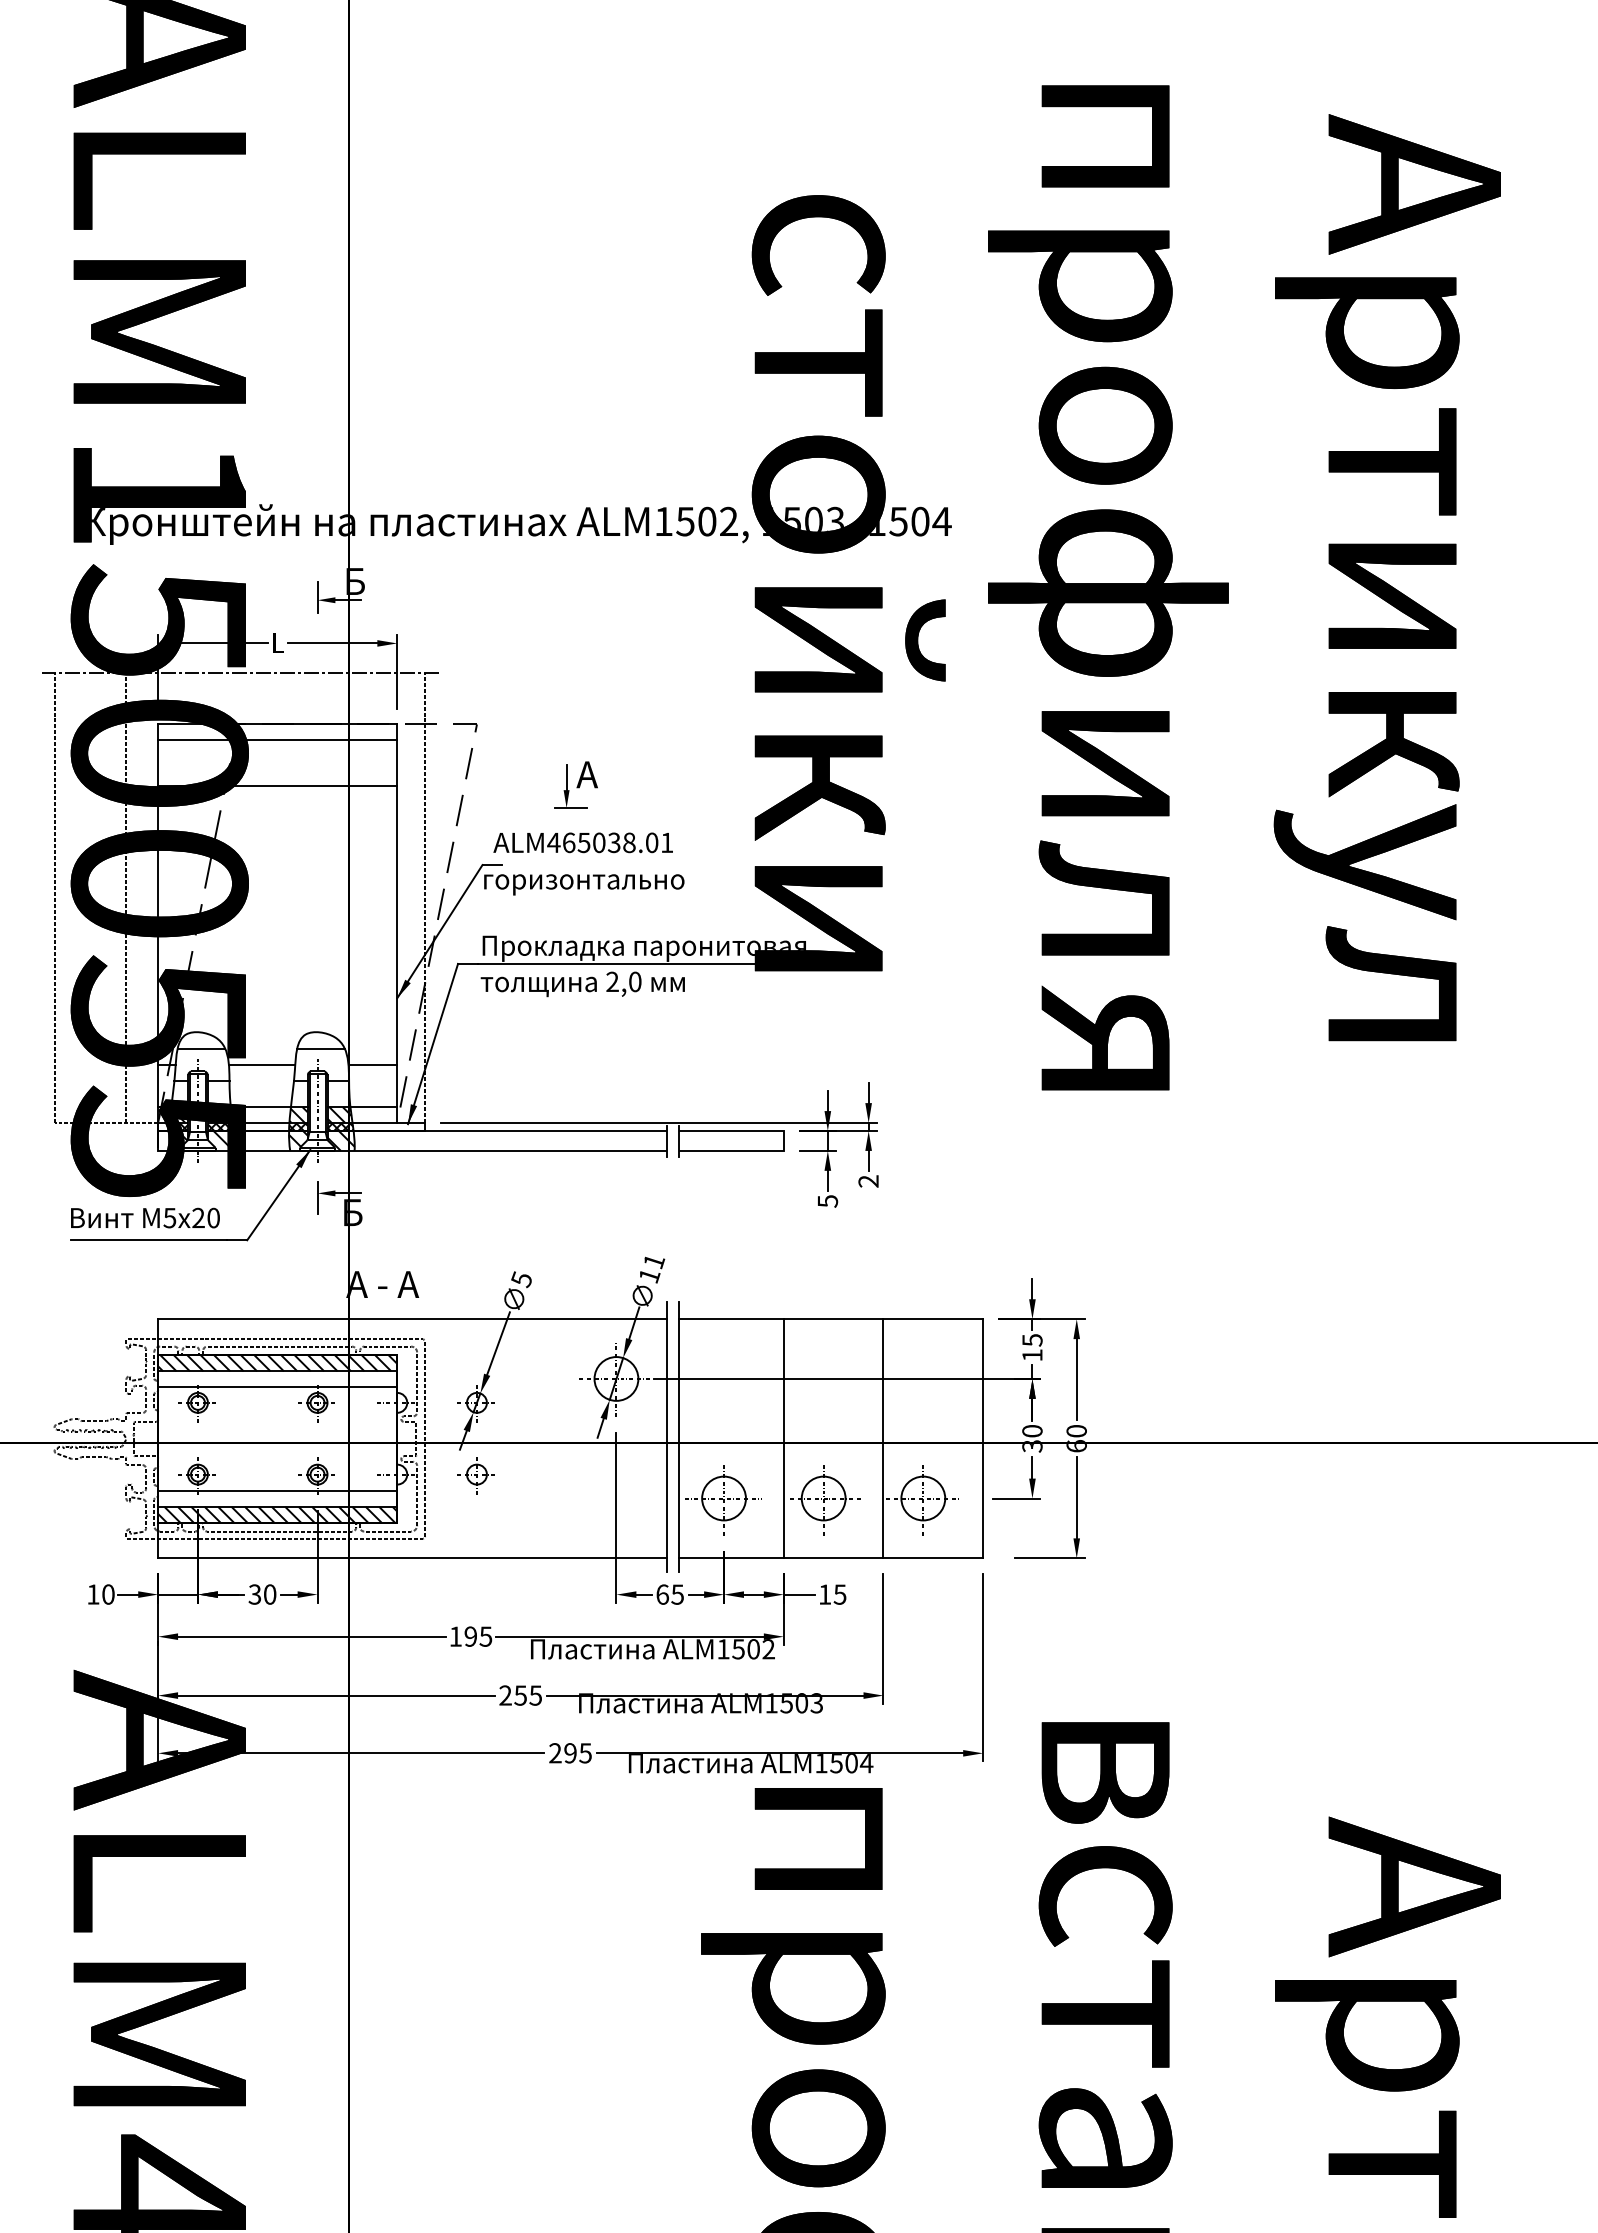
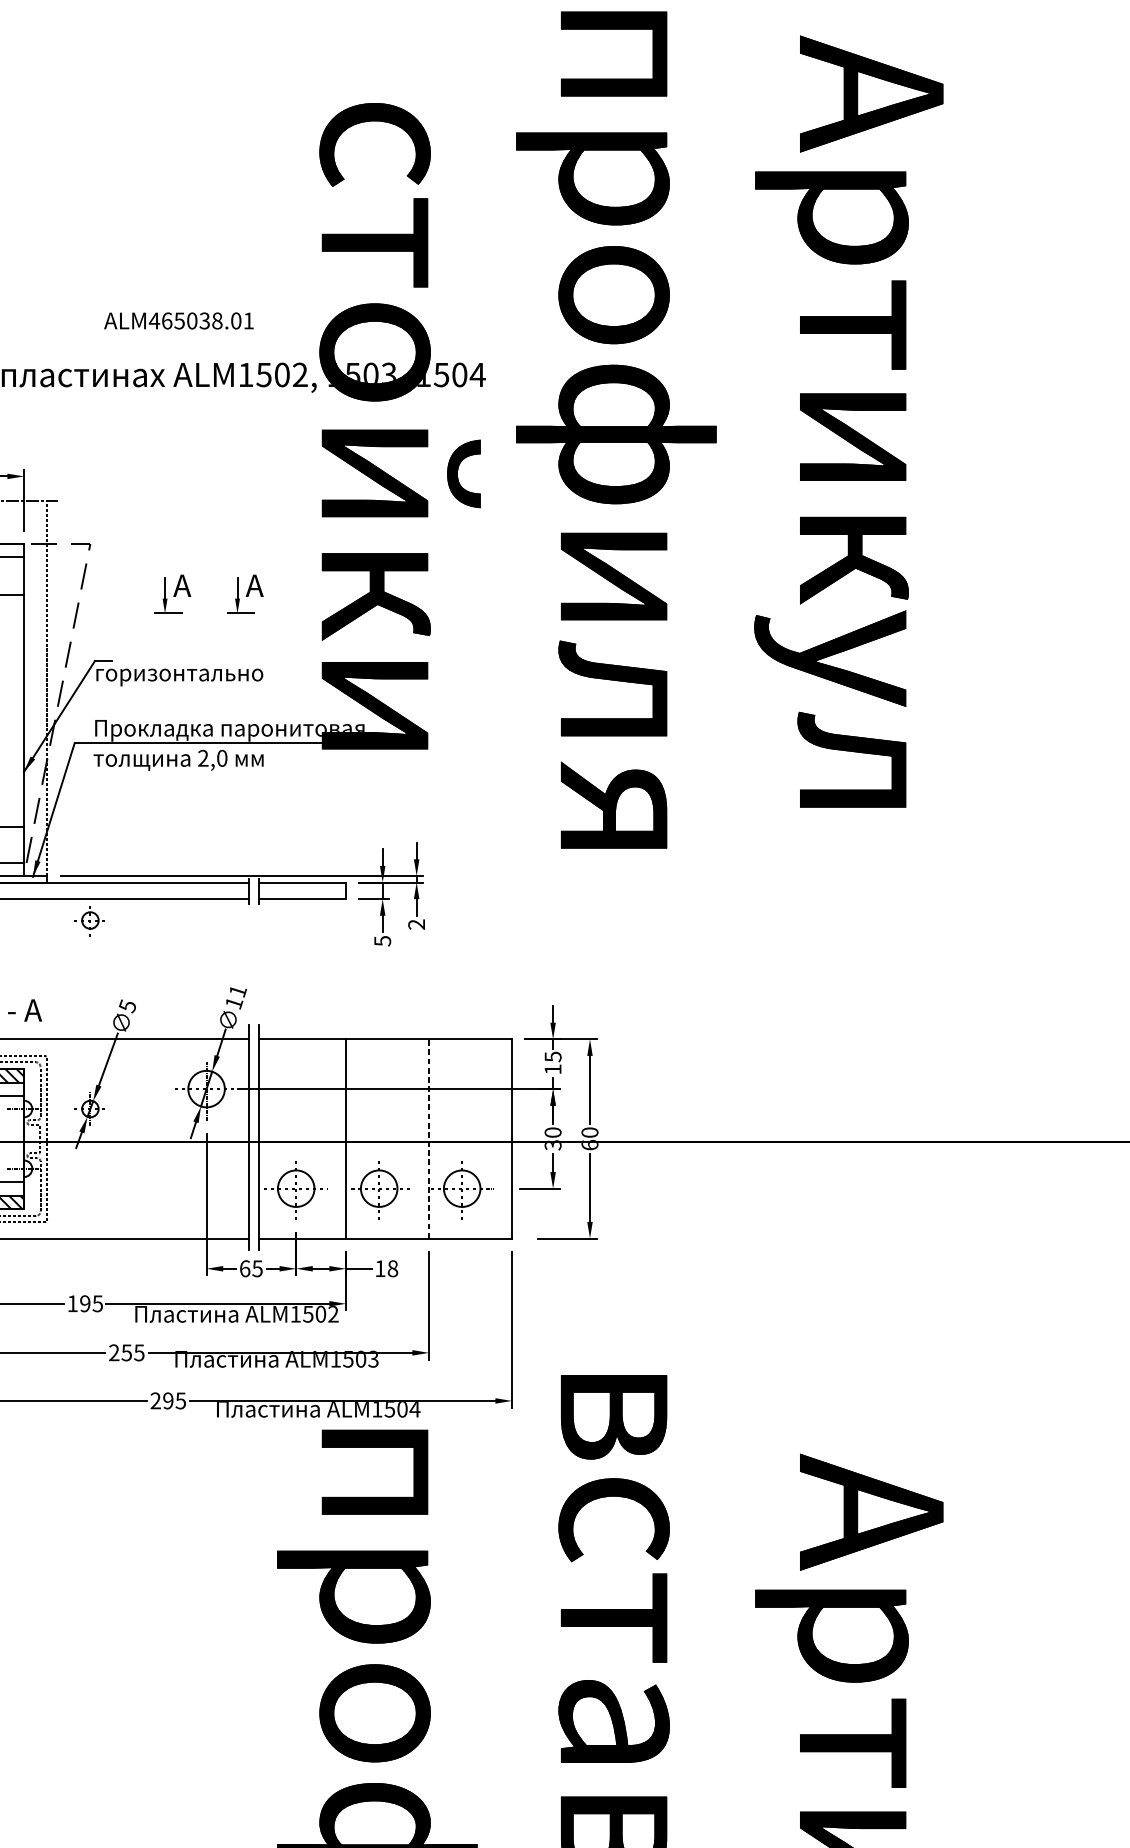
part: (662, 784) -> (244, 593), added
text: (582, 842) -> (178, 320), moved
line: (883, 1438) -> (429, 1138), solid -> dashed
part: (475, 1475) -> (89, 921), moved
text: (839, 1594) -> (392, 1268), 15 -> 18

